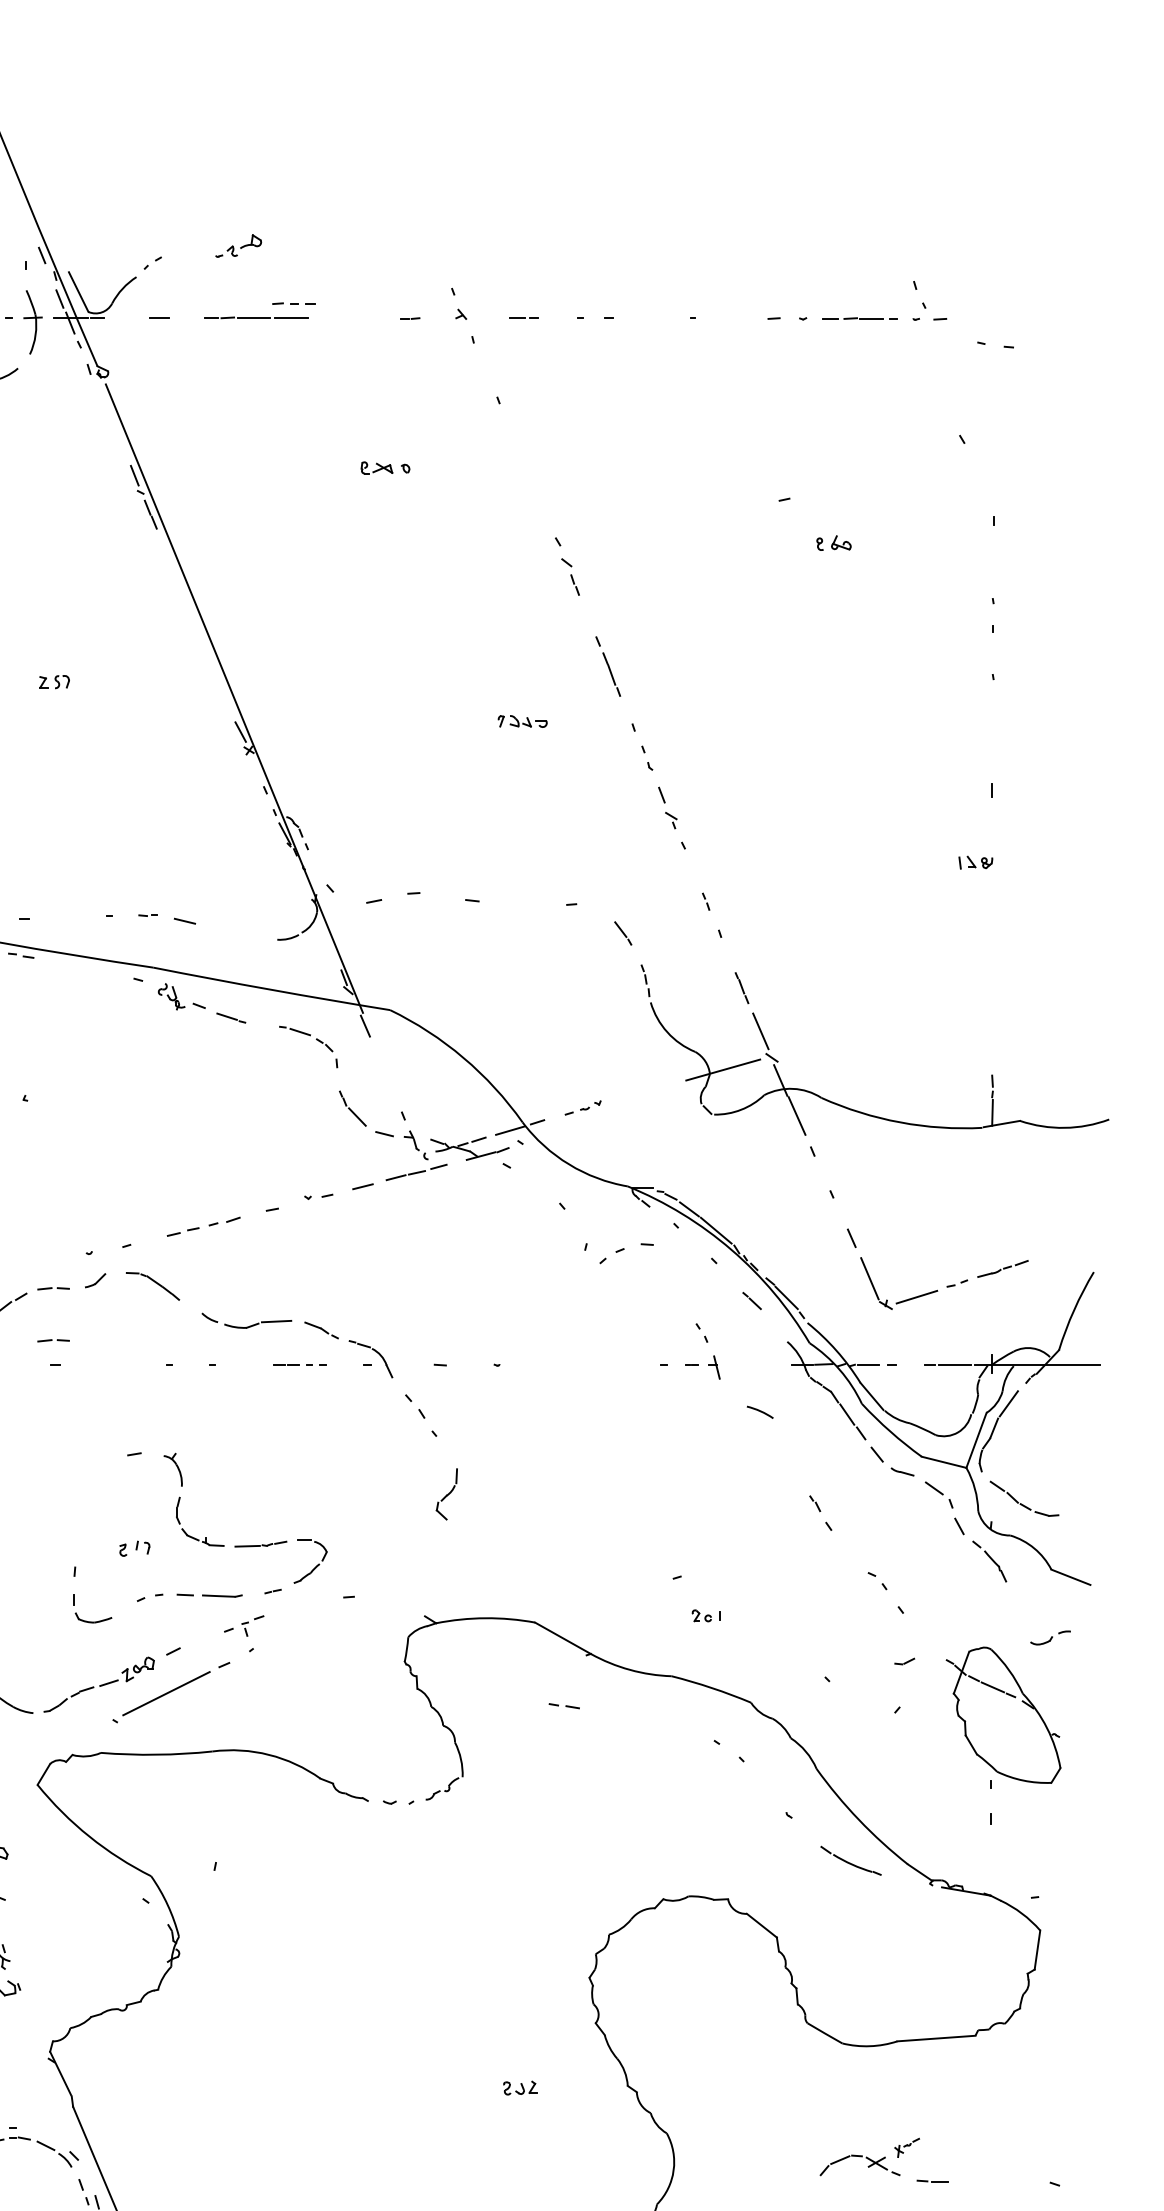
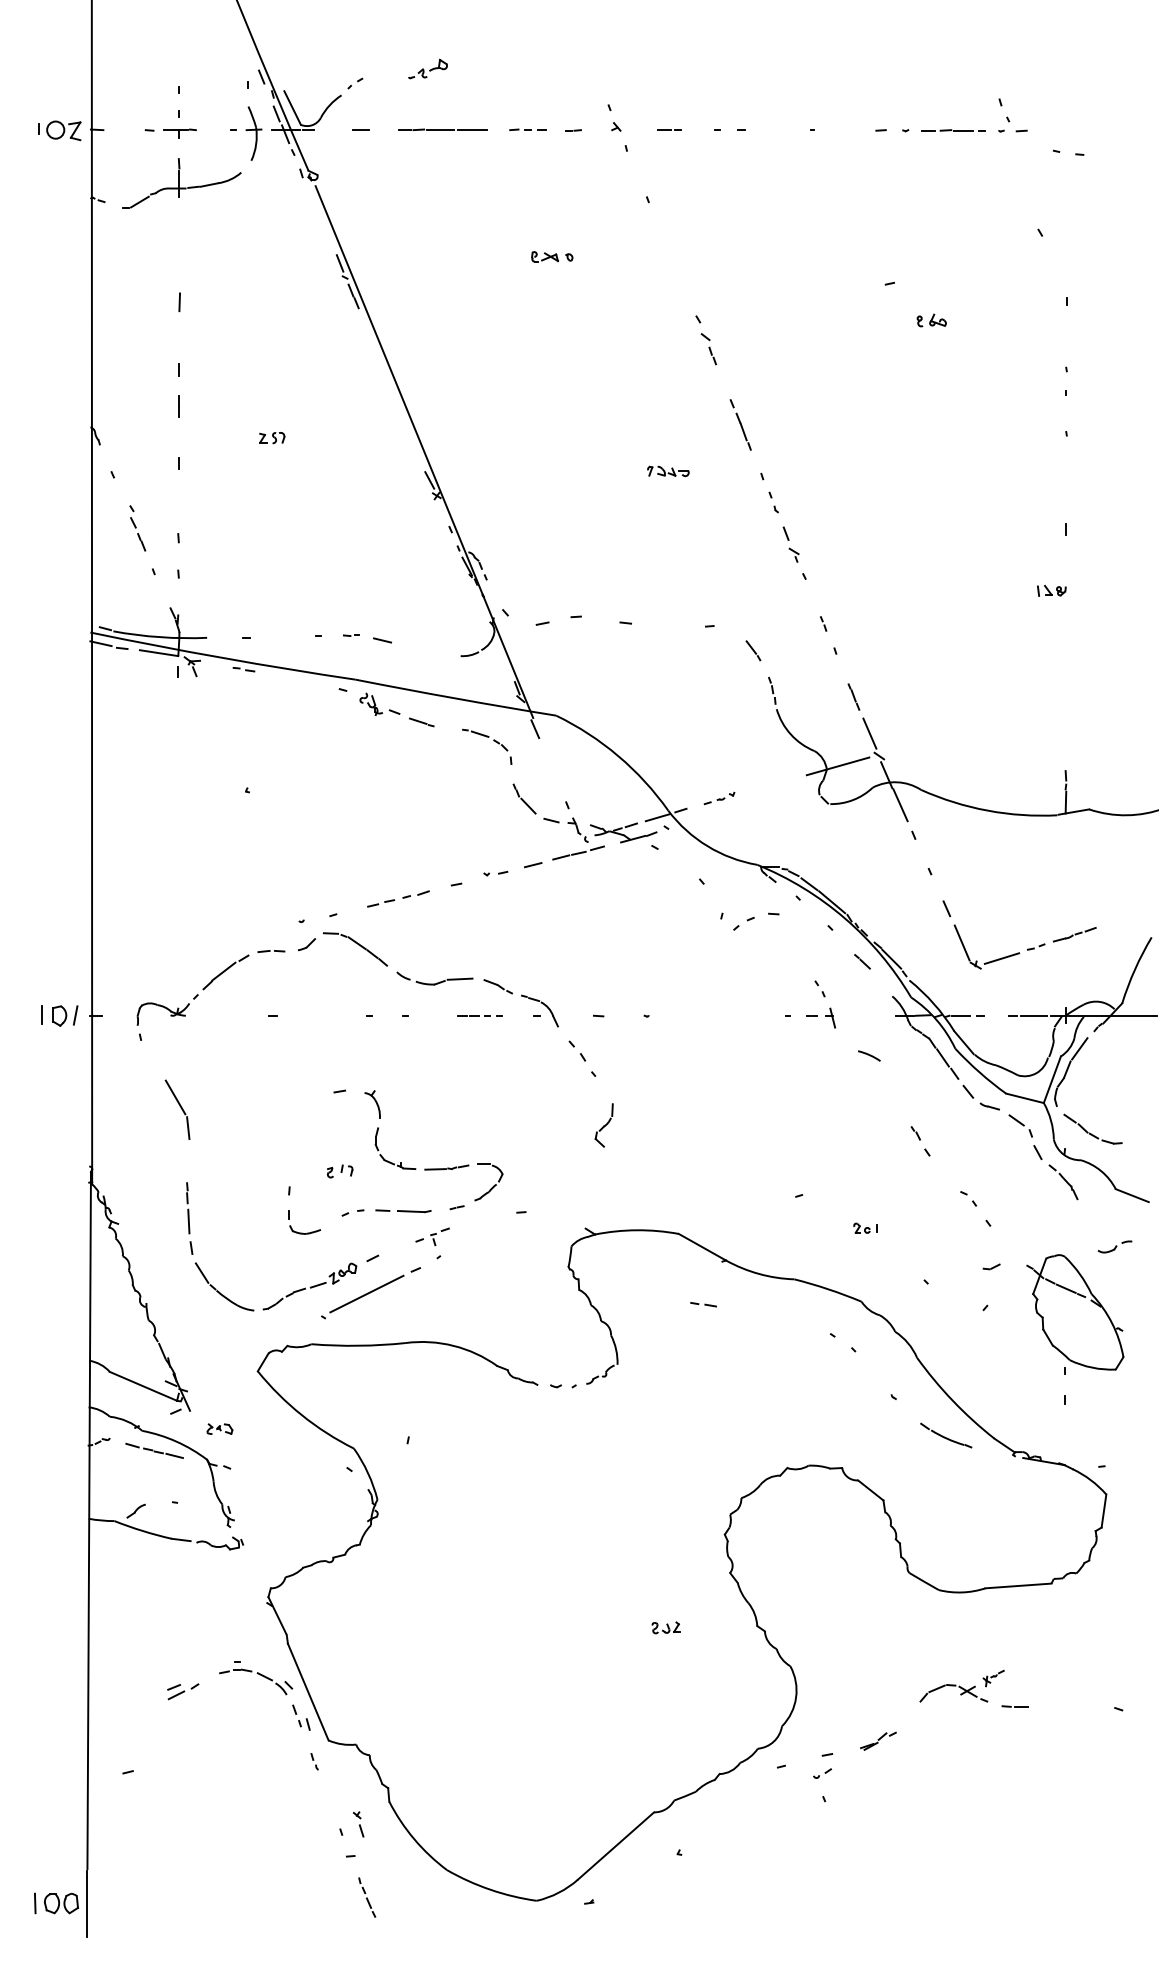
part: (293, 303) -> (527, 129), moved
part: (152, 1286) -> (355, 949), size x1.43
line: (52, 1340) -> (270, 995), removed
part: (706, 1614) -> (865, 1227), moved

